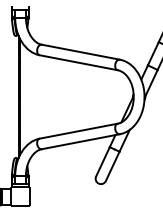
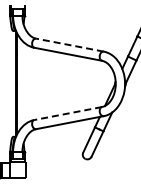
line: (80, 52) -> (69, 45), solid -> dashed
line: (78, 131) -> (67, 113), solid -> dashed

